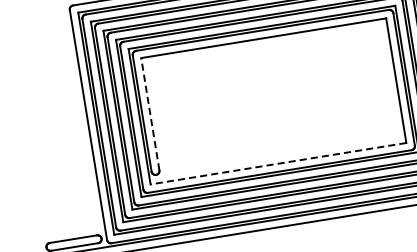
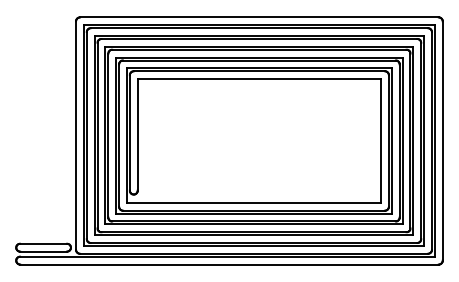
line: (150, 113) -> (137, 134), dashed -> solid
line: (277, 163) -> (253, 202), dashed -> solid

